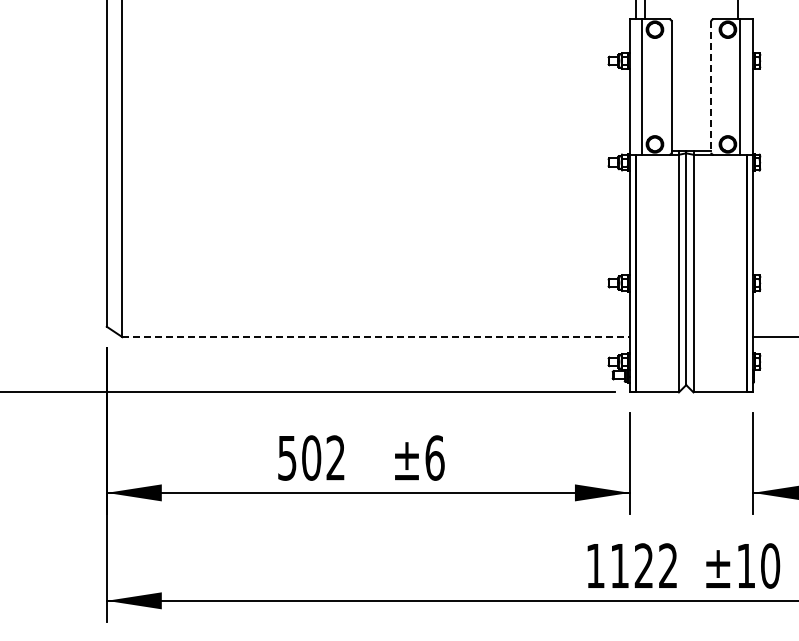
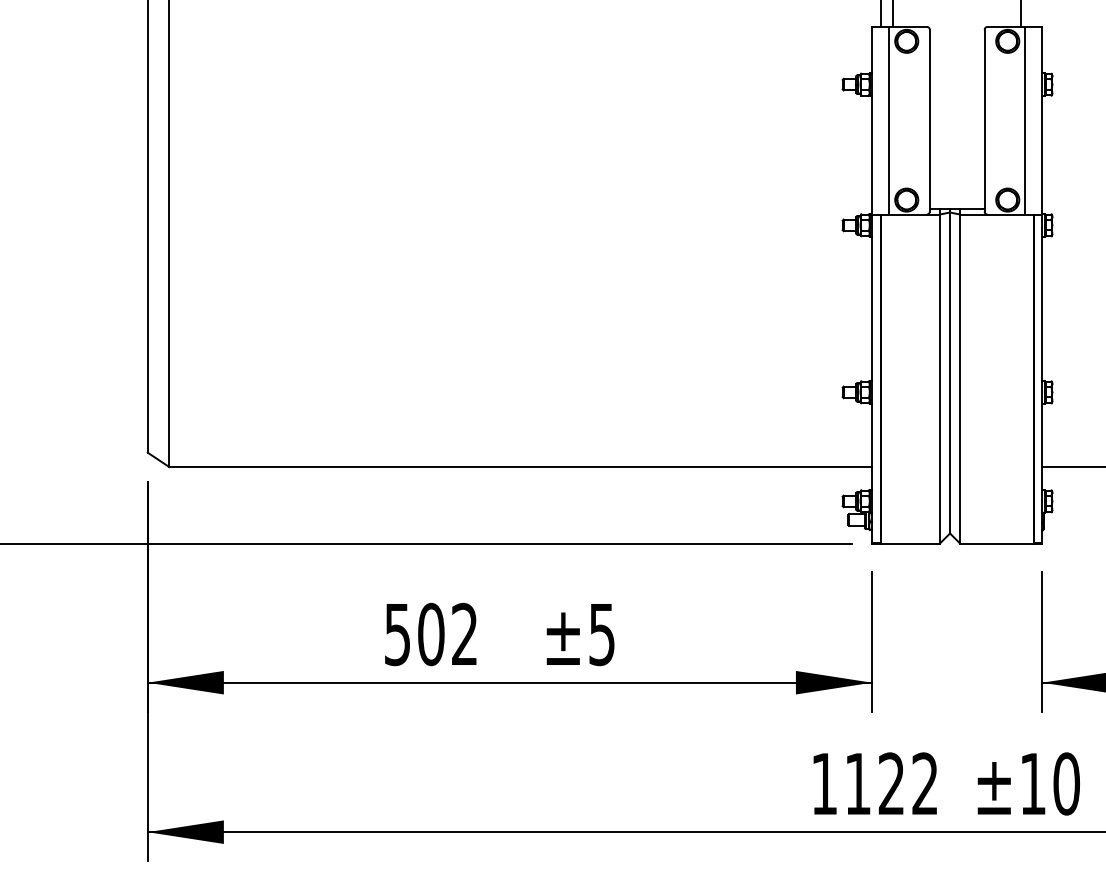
line: (711, 87) -> (985, 121), dashed -> solid
line: (376, 337) -> (521, 467), dashed -> solid
text: (434, 457) -> (601, 633), ±6 -> ±5

